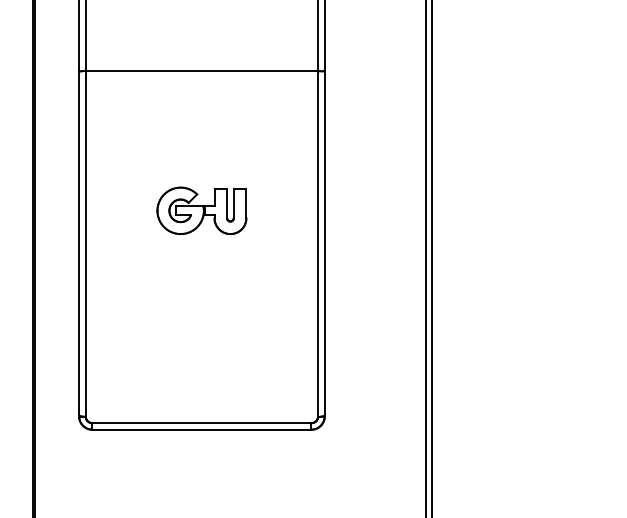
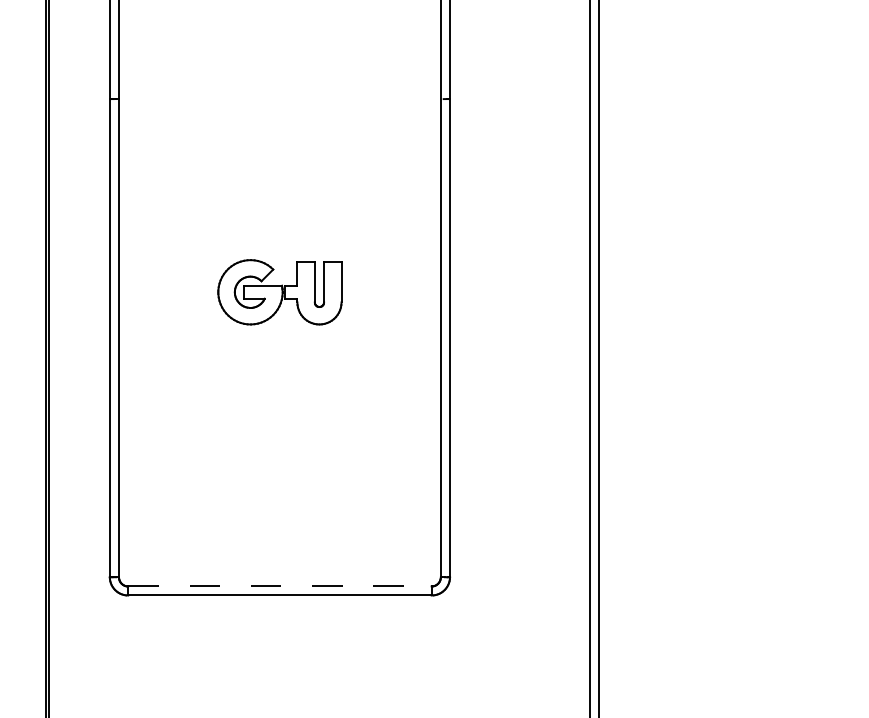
line: (202, 71) -> (280, 99), removed
line: (201, 423) -> (279, 586), solid -> dashed

